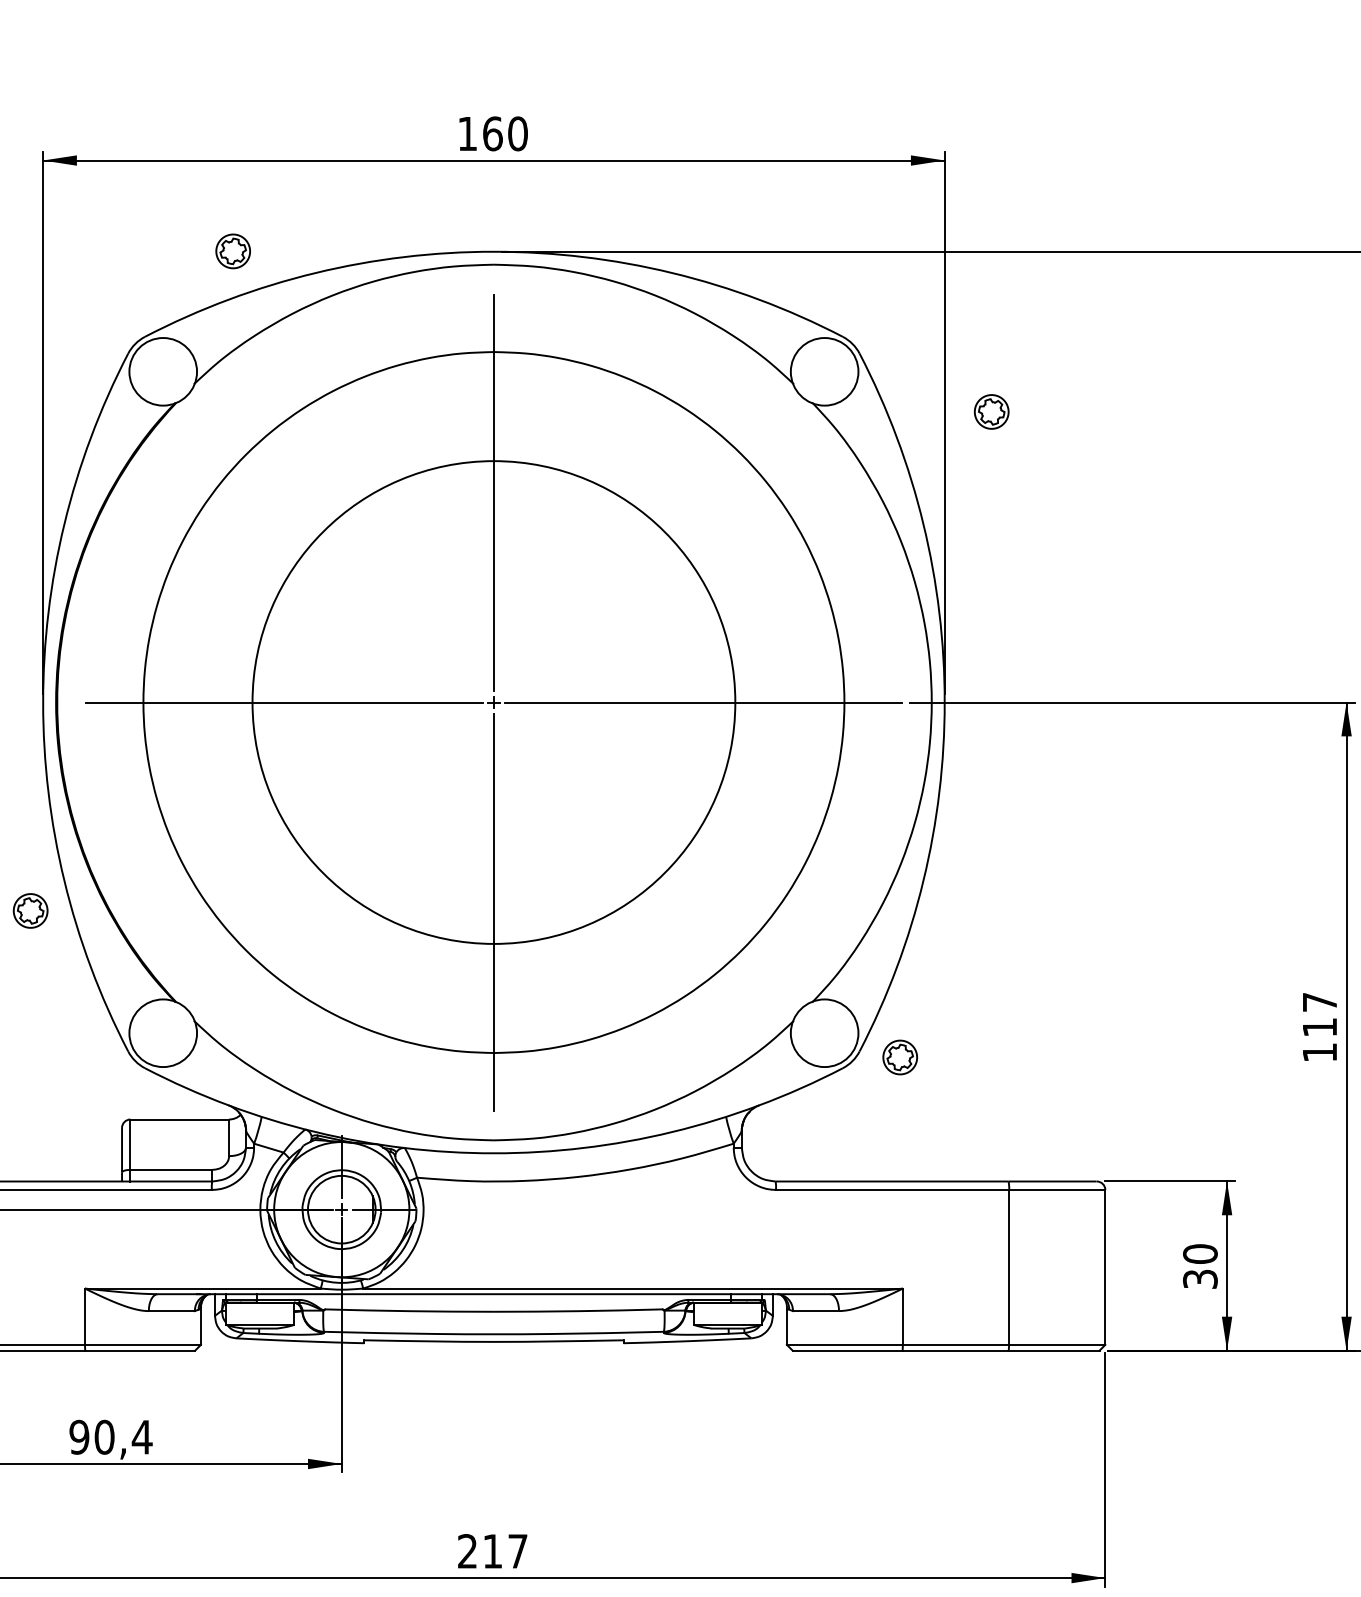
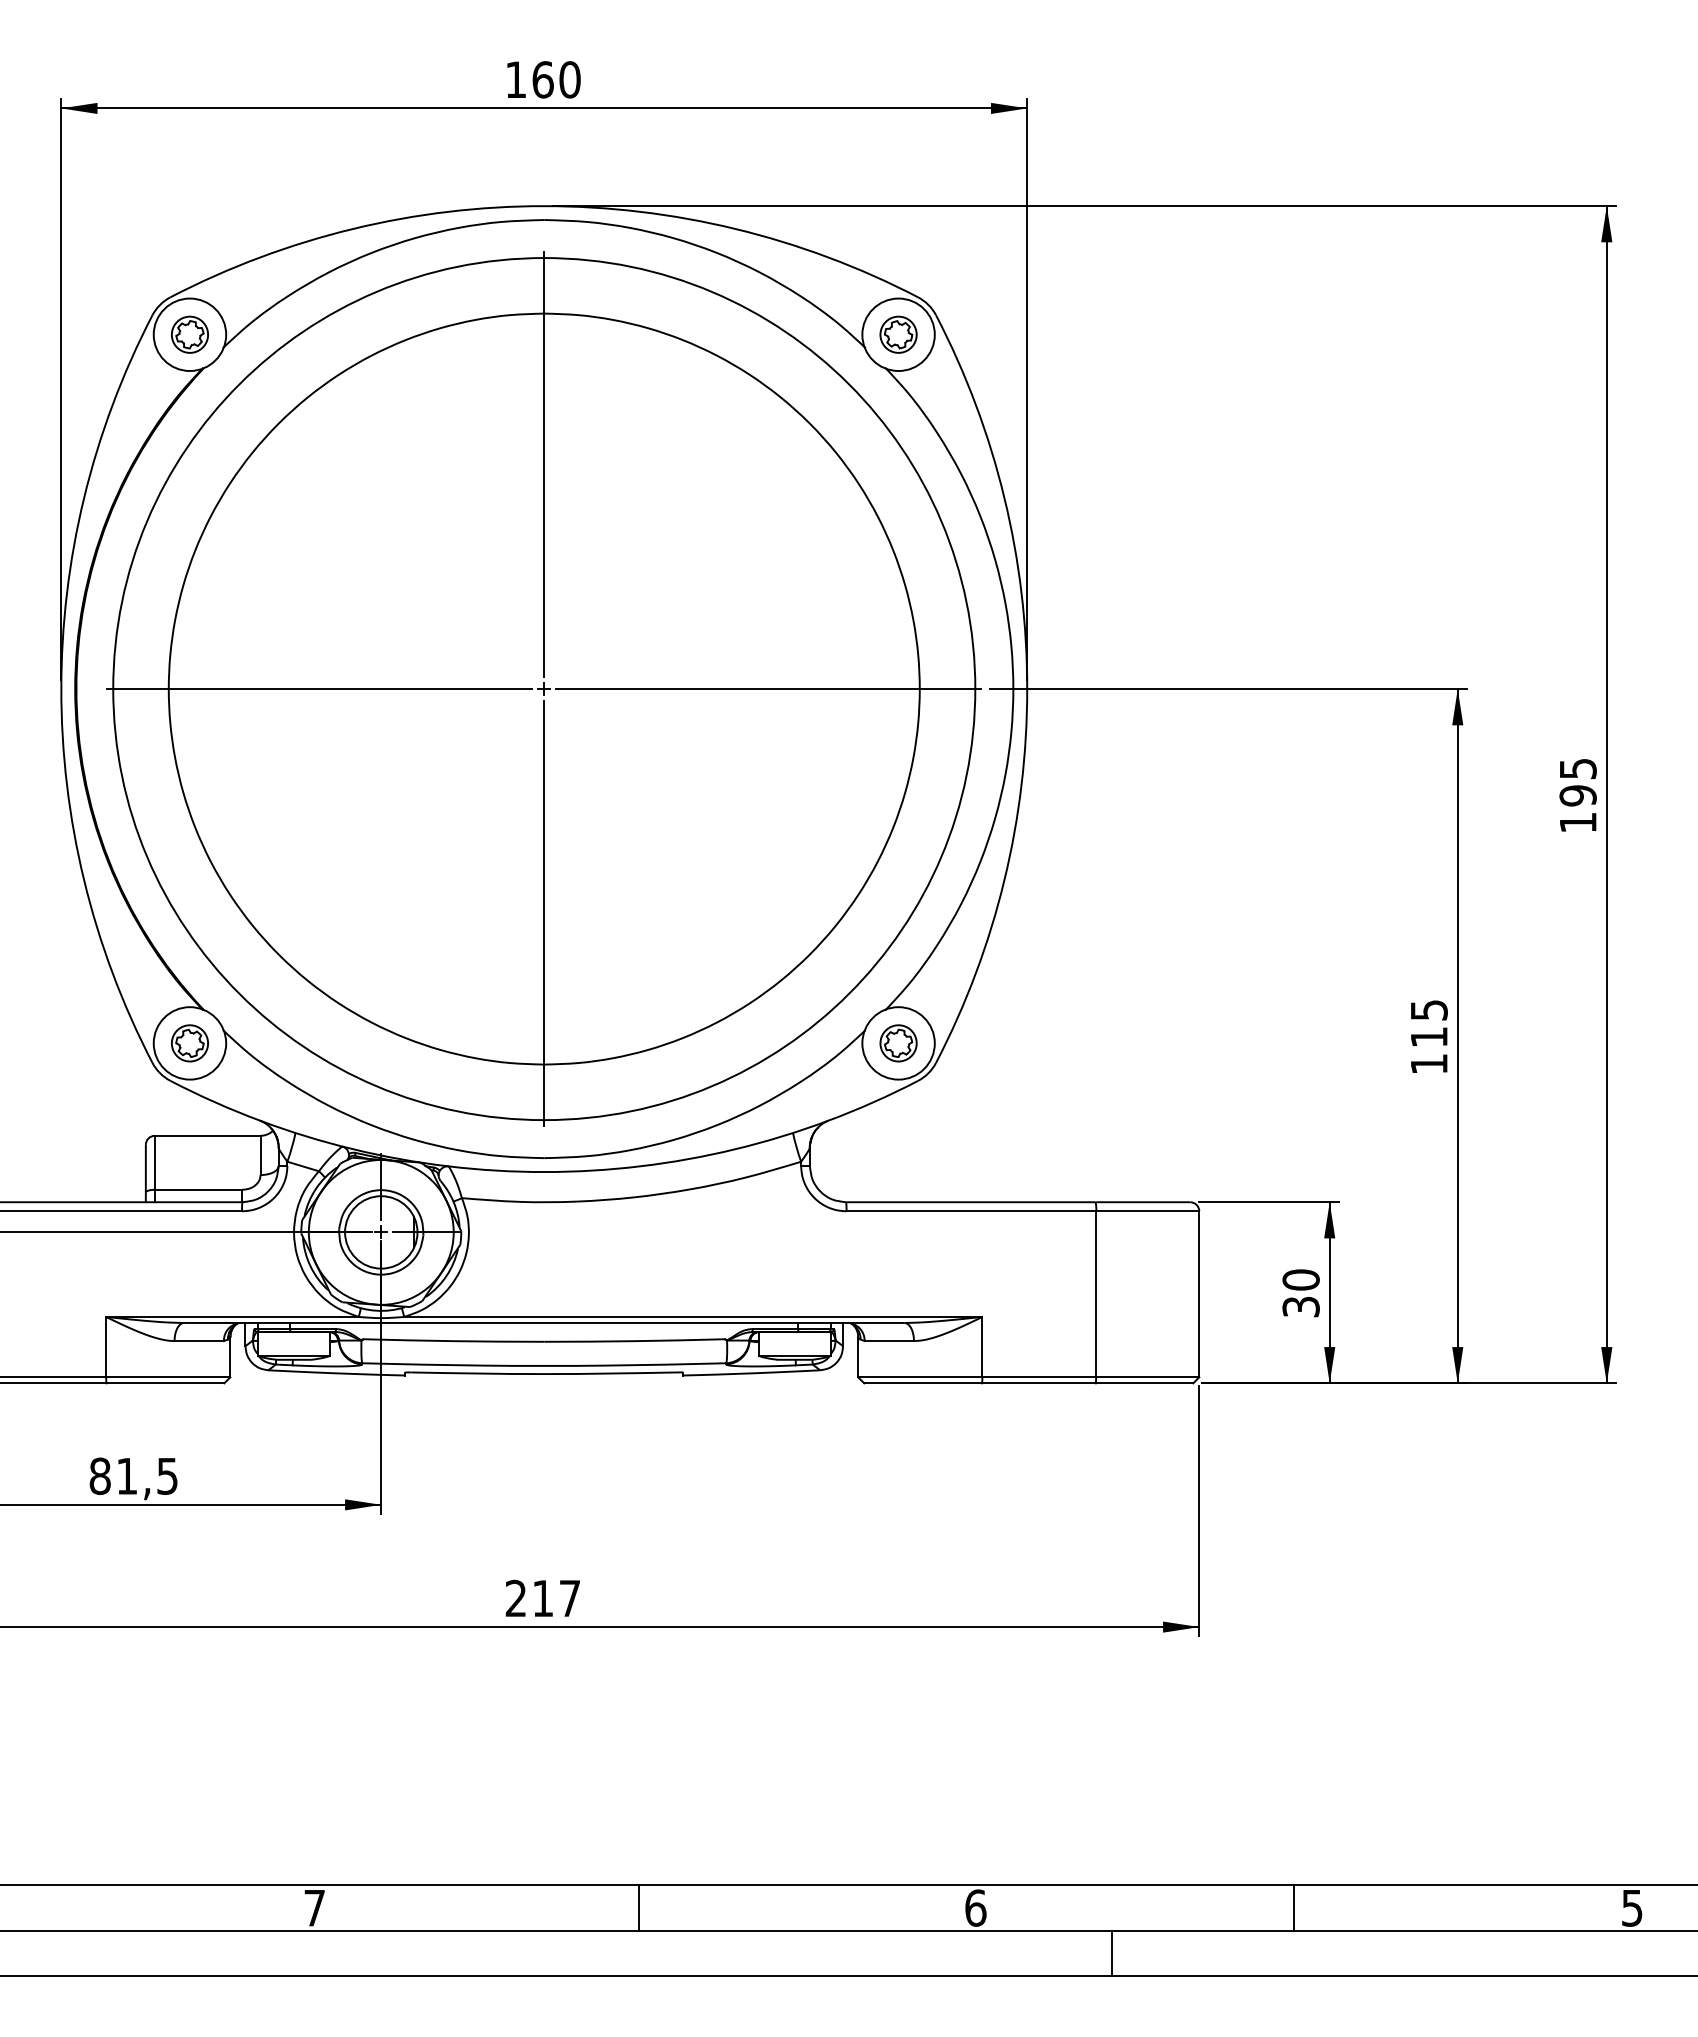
part: (232, 251) -> (189, 334), moved
part: (991, 411) -> (898, 334), moved
circle: (494, 702) -> (544, 689), size x1.67
part: (30, 911) -> (189, 1043), moved
text: (1320, 1002) -> (1429, 1010), 117 -> 115
part: (900, 1057) -> (898, 1043), moved
text: (110, 1437) -> (133, 1476), 90,4 -> 81,5

